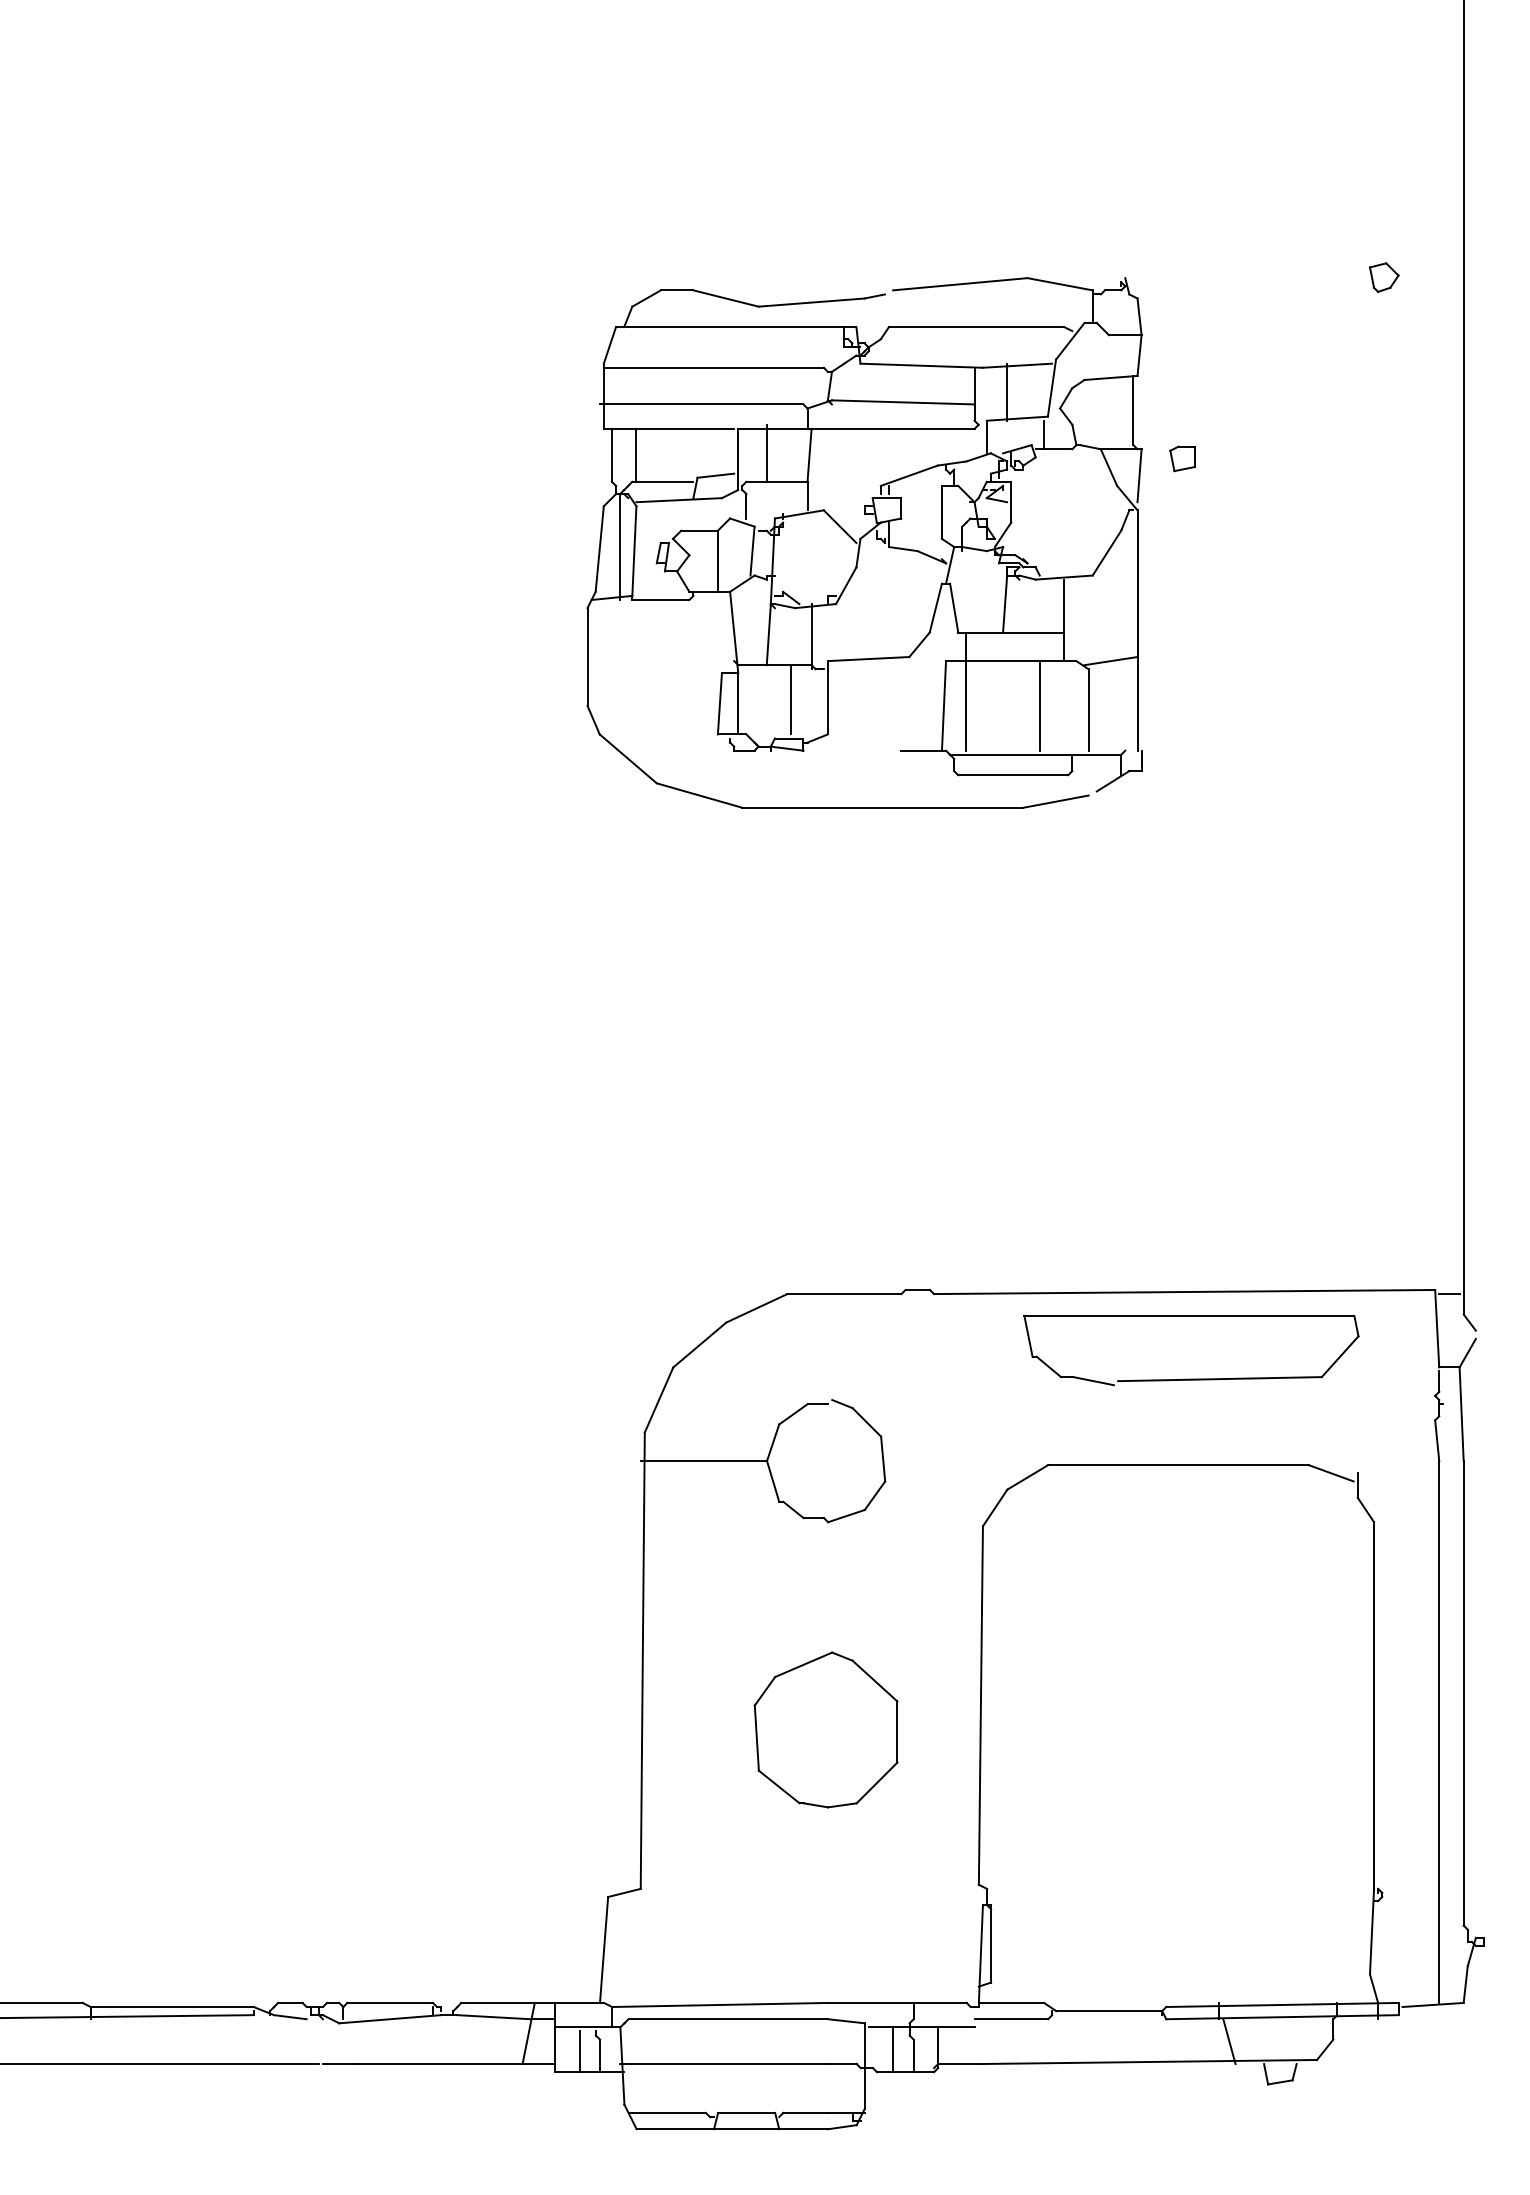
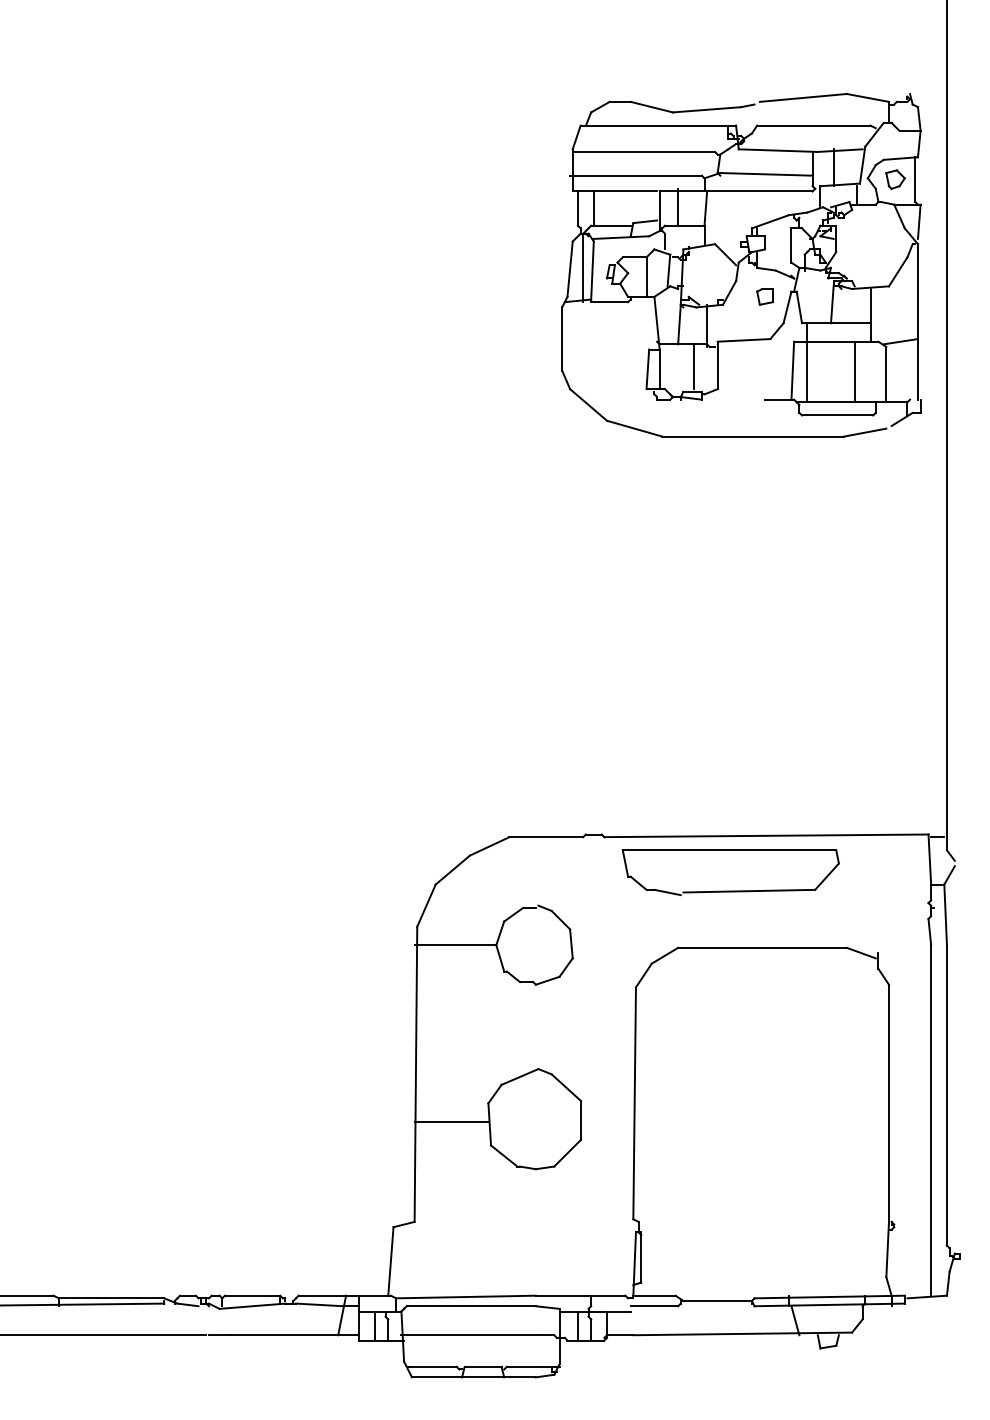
part: (864, 543) -> (741, 265), moved
part: (1190, 1350) -> (730, 872), moved
line: (697, 1733) -> (451, 1121), added

